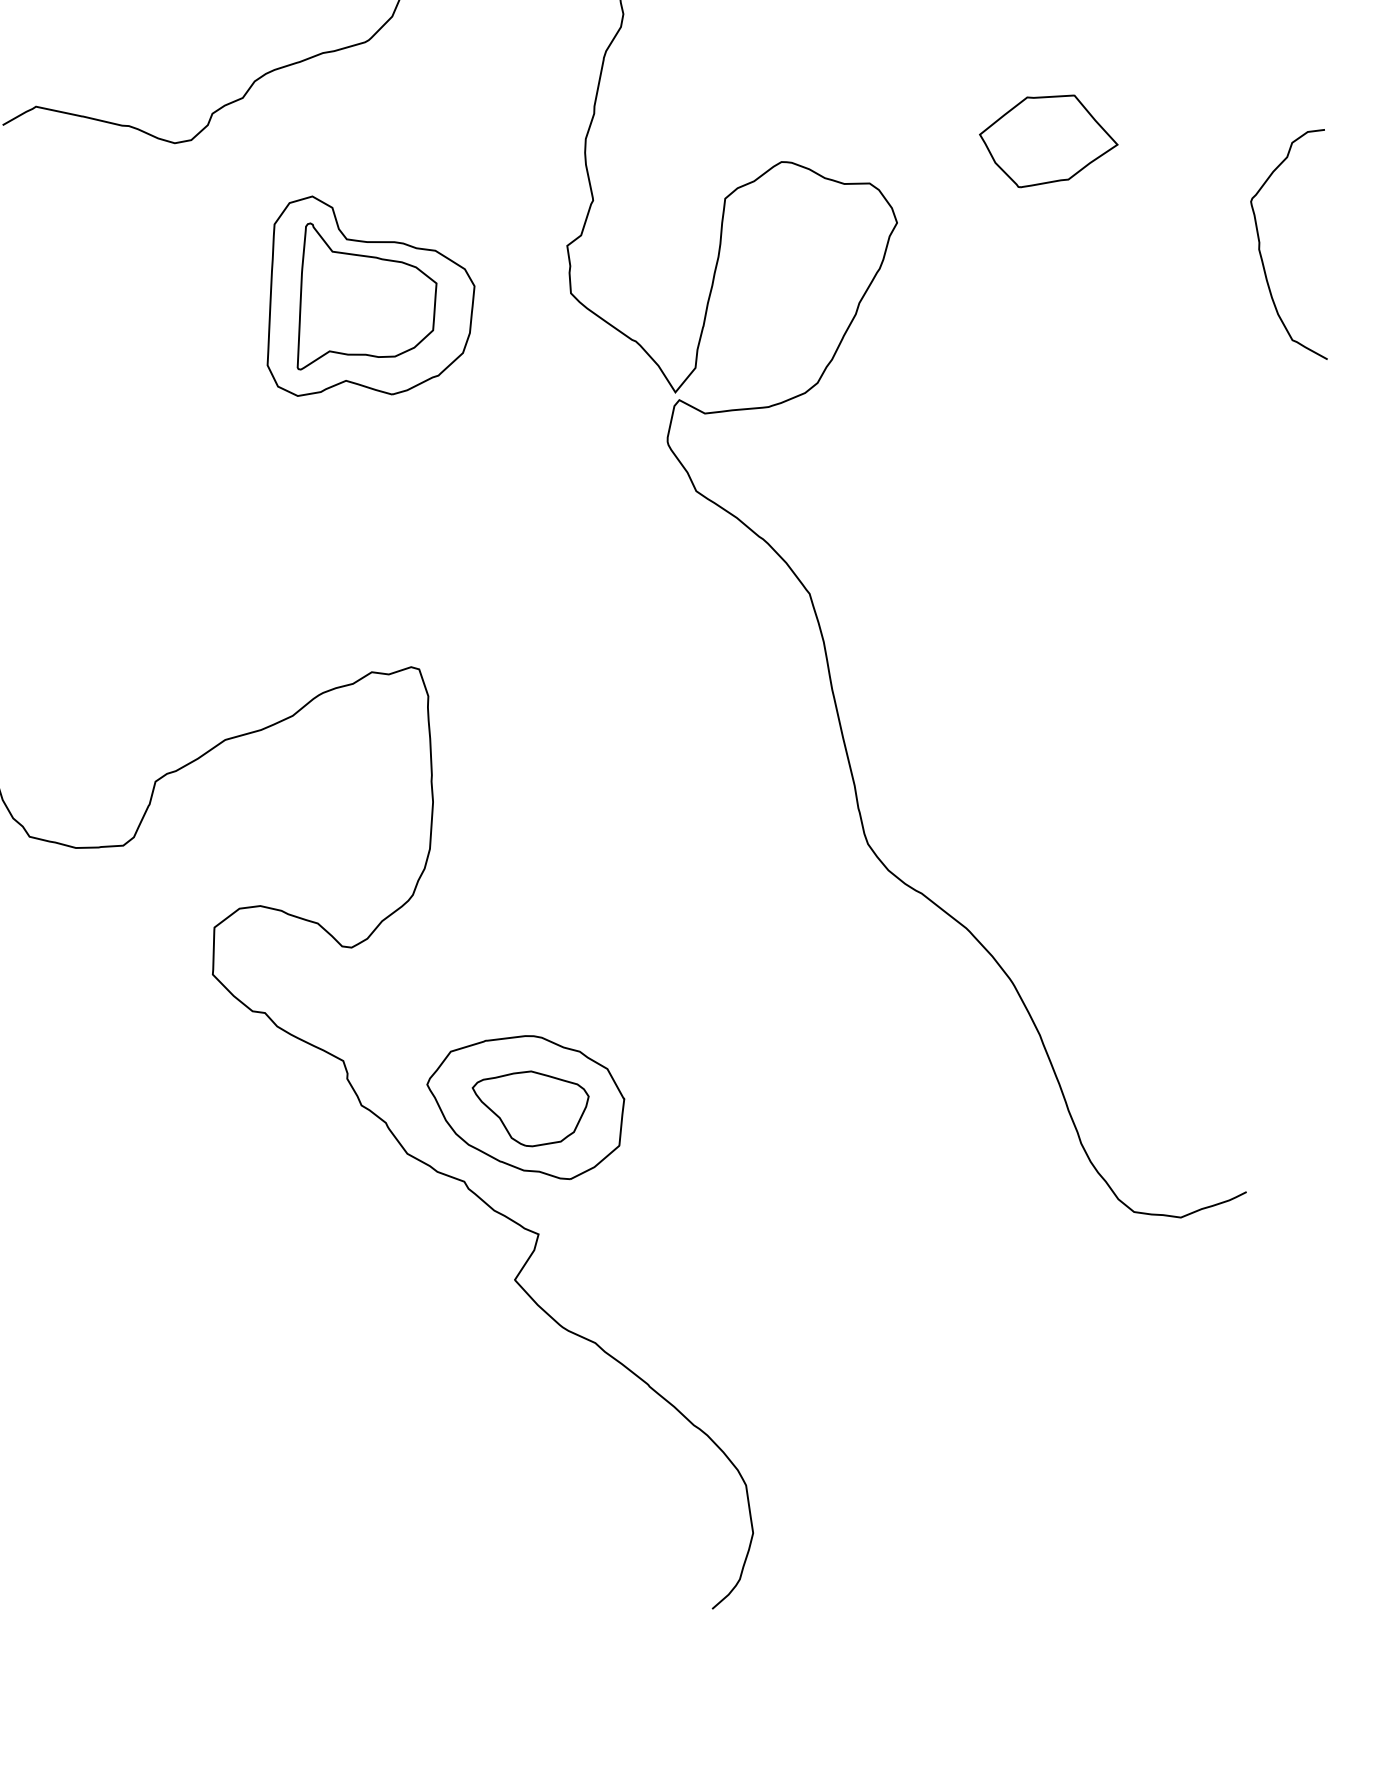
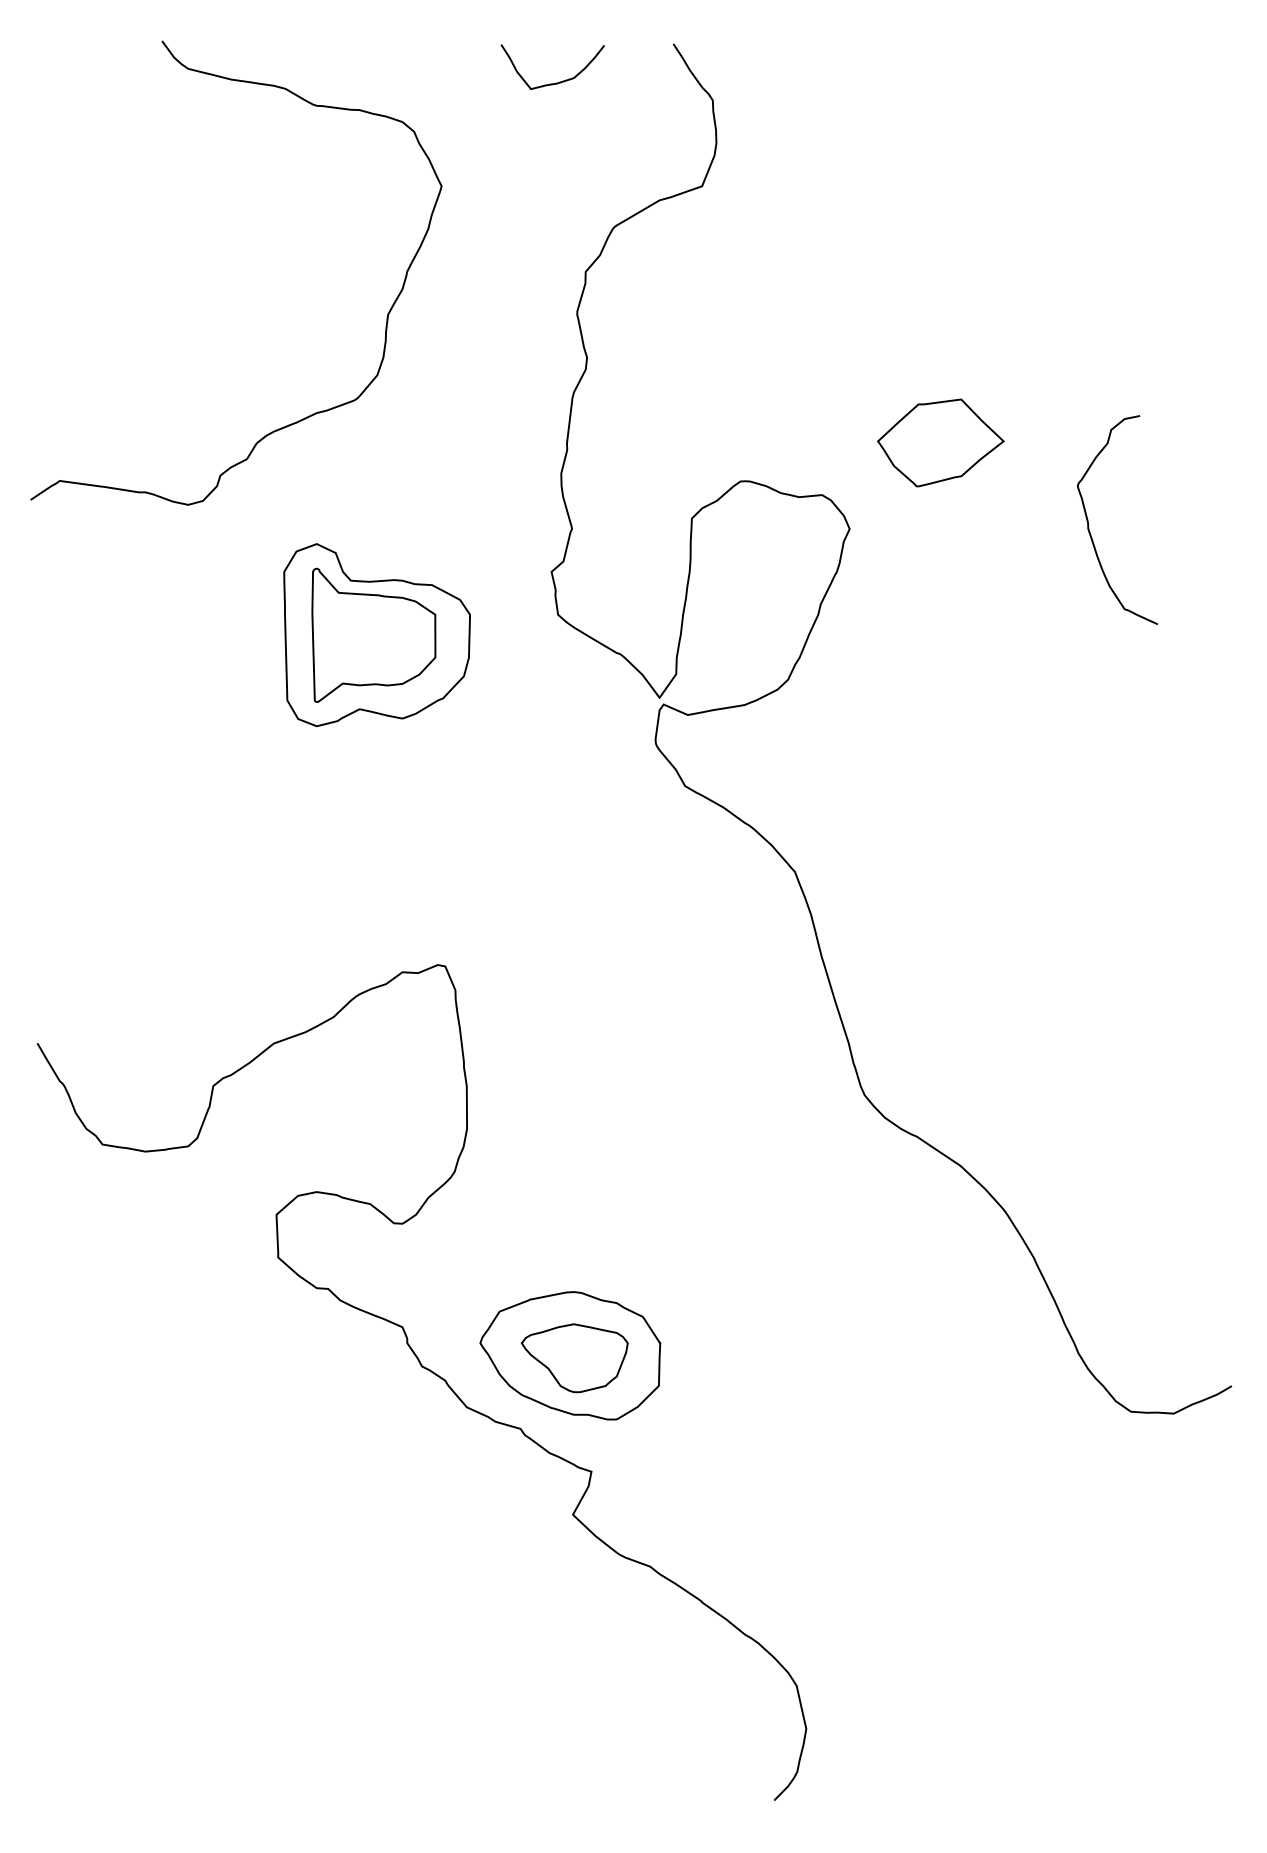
part: (1048, 140) -> (940, 442), moved
curve: (1260, 245) -> (1089, 525), moved

